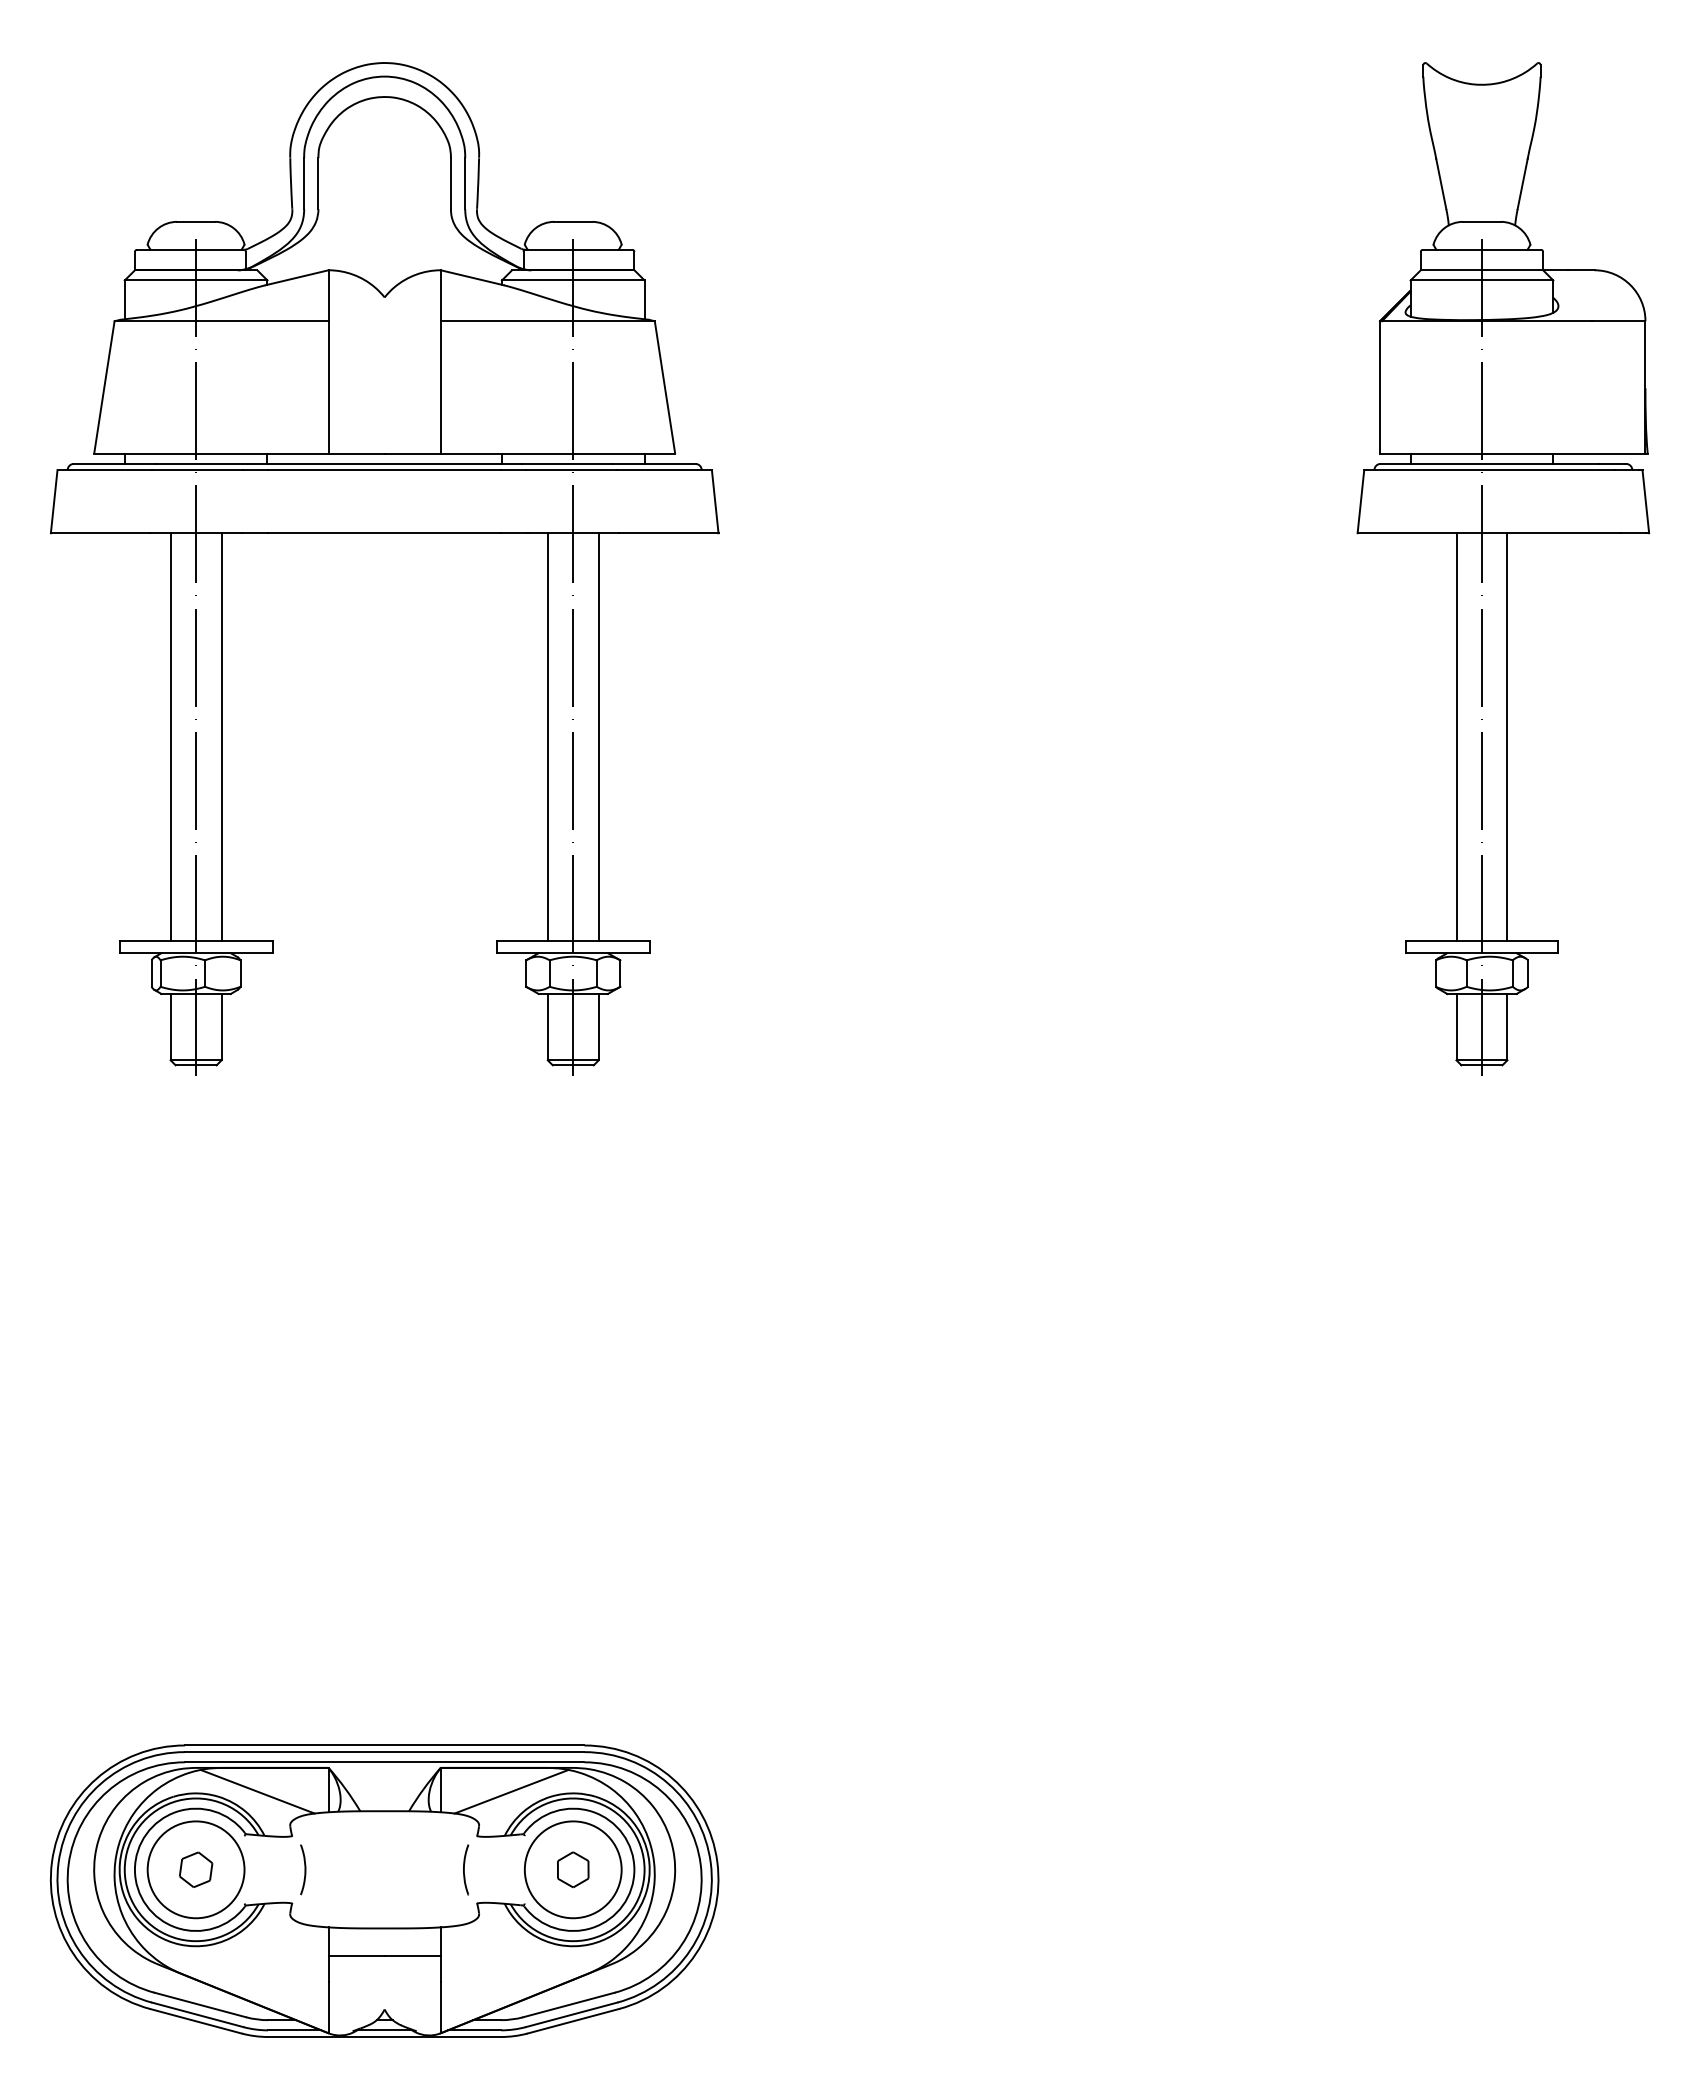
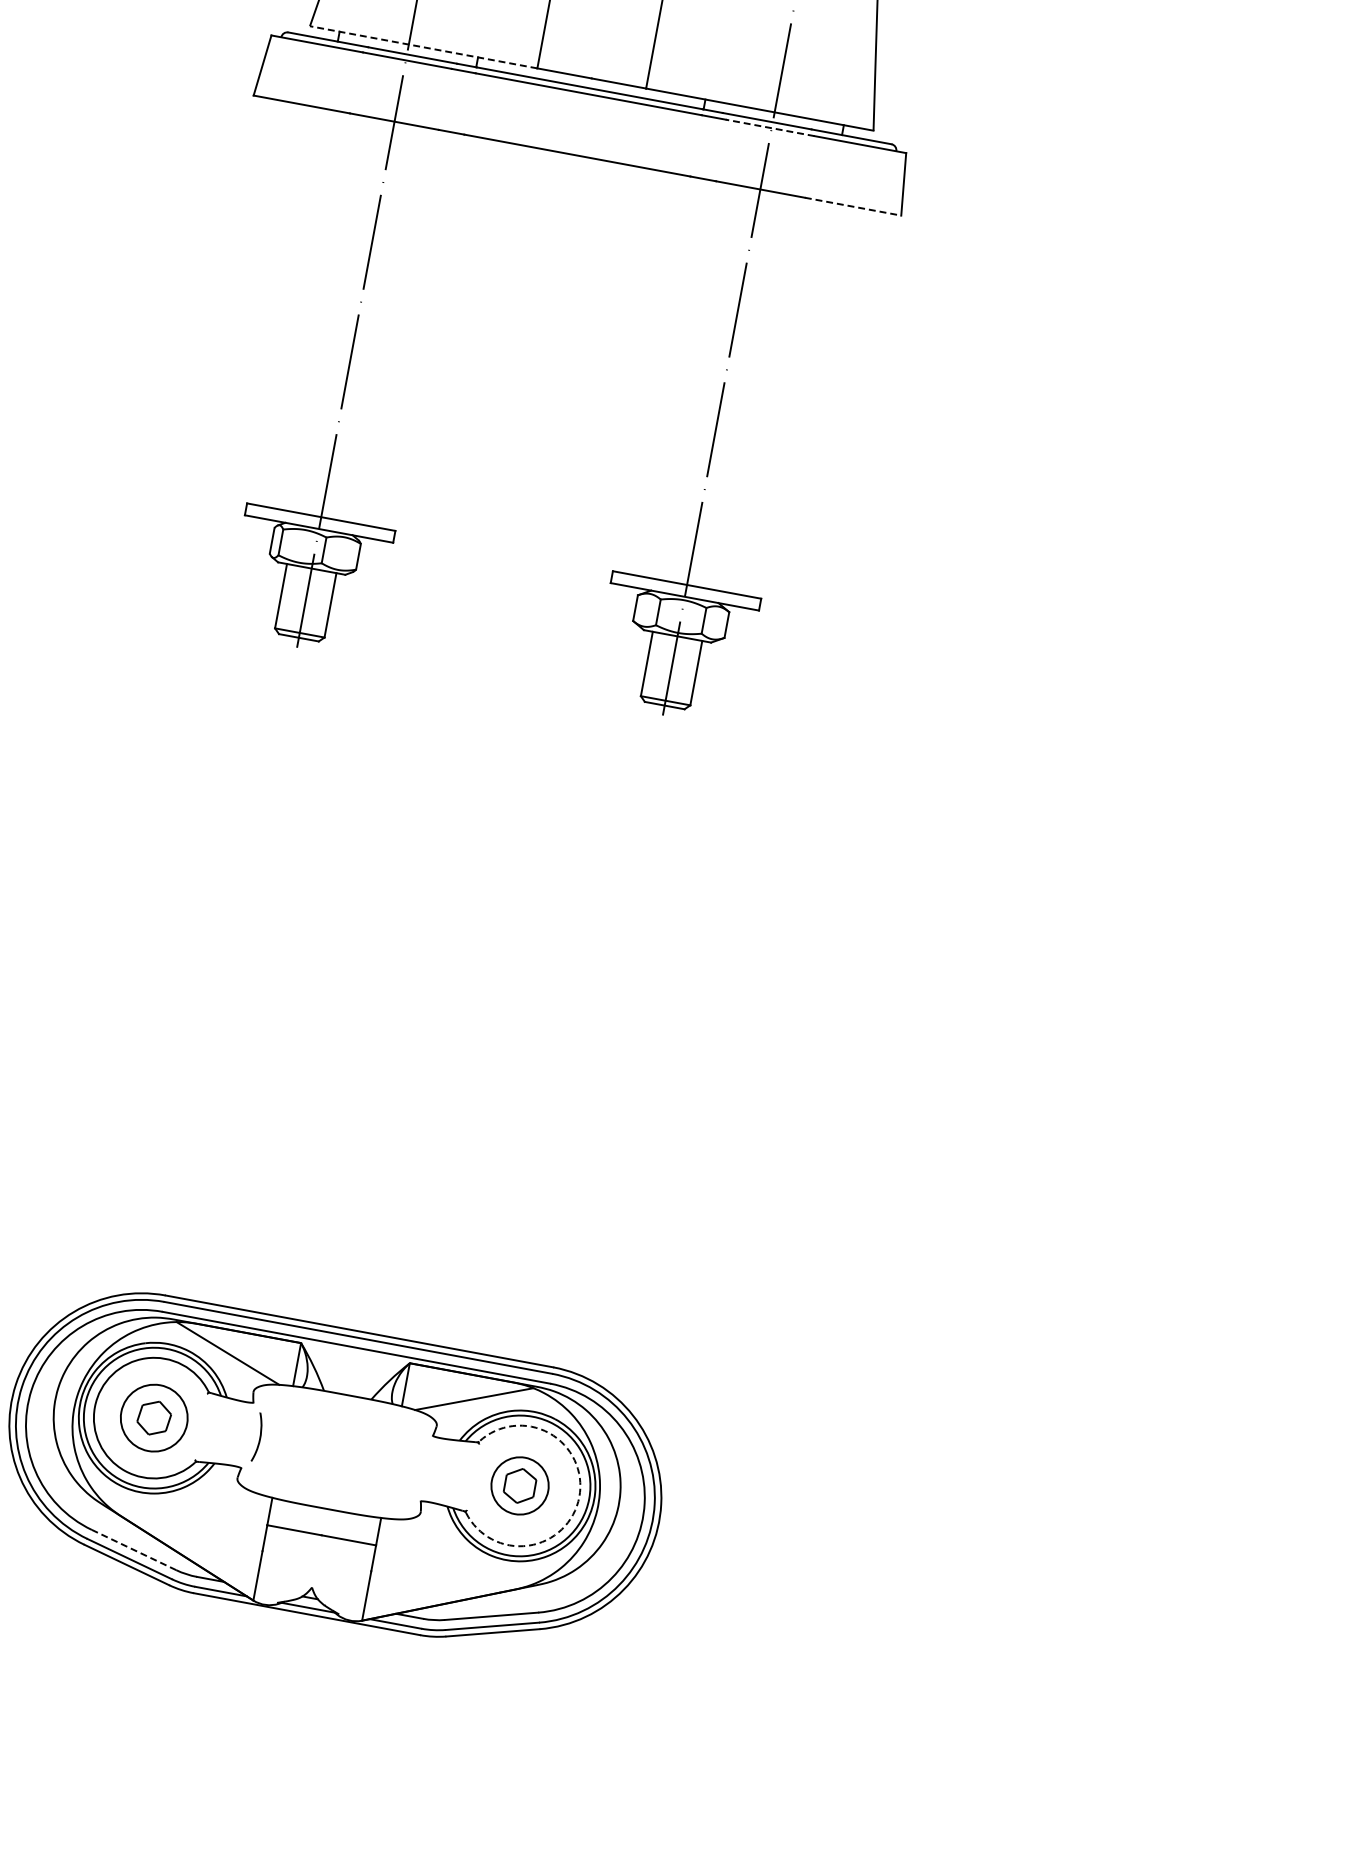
line: (210, 453) -> (422, 46), solid -> dashed
line: (571, 470) -> (769, 128), solid -> dashed
line: (668, 533) -> (852, 206), solid -> dashed
line: (170, 736) -> (333, 314), removed
line: (221, 736) -> (382, 323), removed
line: (547, 736) -> (698, 382), removed
line: (598, 736) -> (748, 391), removed
circle: (195, 1869) -> (153, 1417), size x0.7
curve: (464, 1869) -> (414, 1466), removed
circle: (572, 1869) -> (519, 1485), size x0.6
arc: (634, 1869) -> (579, 1496), solid -> dashed
line: (199, 2004) -> (133, 1549), solid -> dashed

